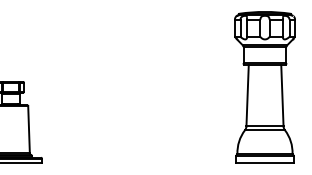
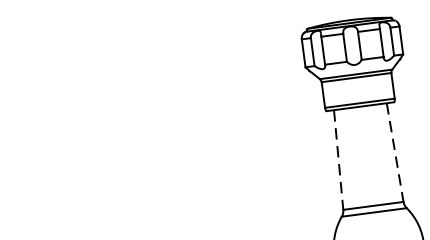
line: (247, 95) -> (338, 159), solid -> dashed
line: (282, 95) -> (395, 152), solid -> dashed

